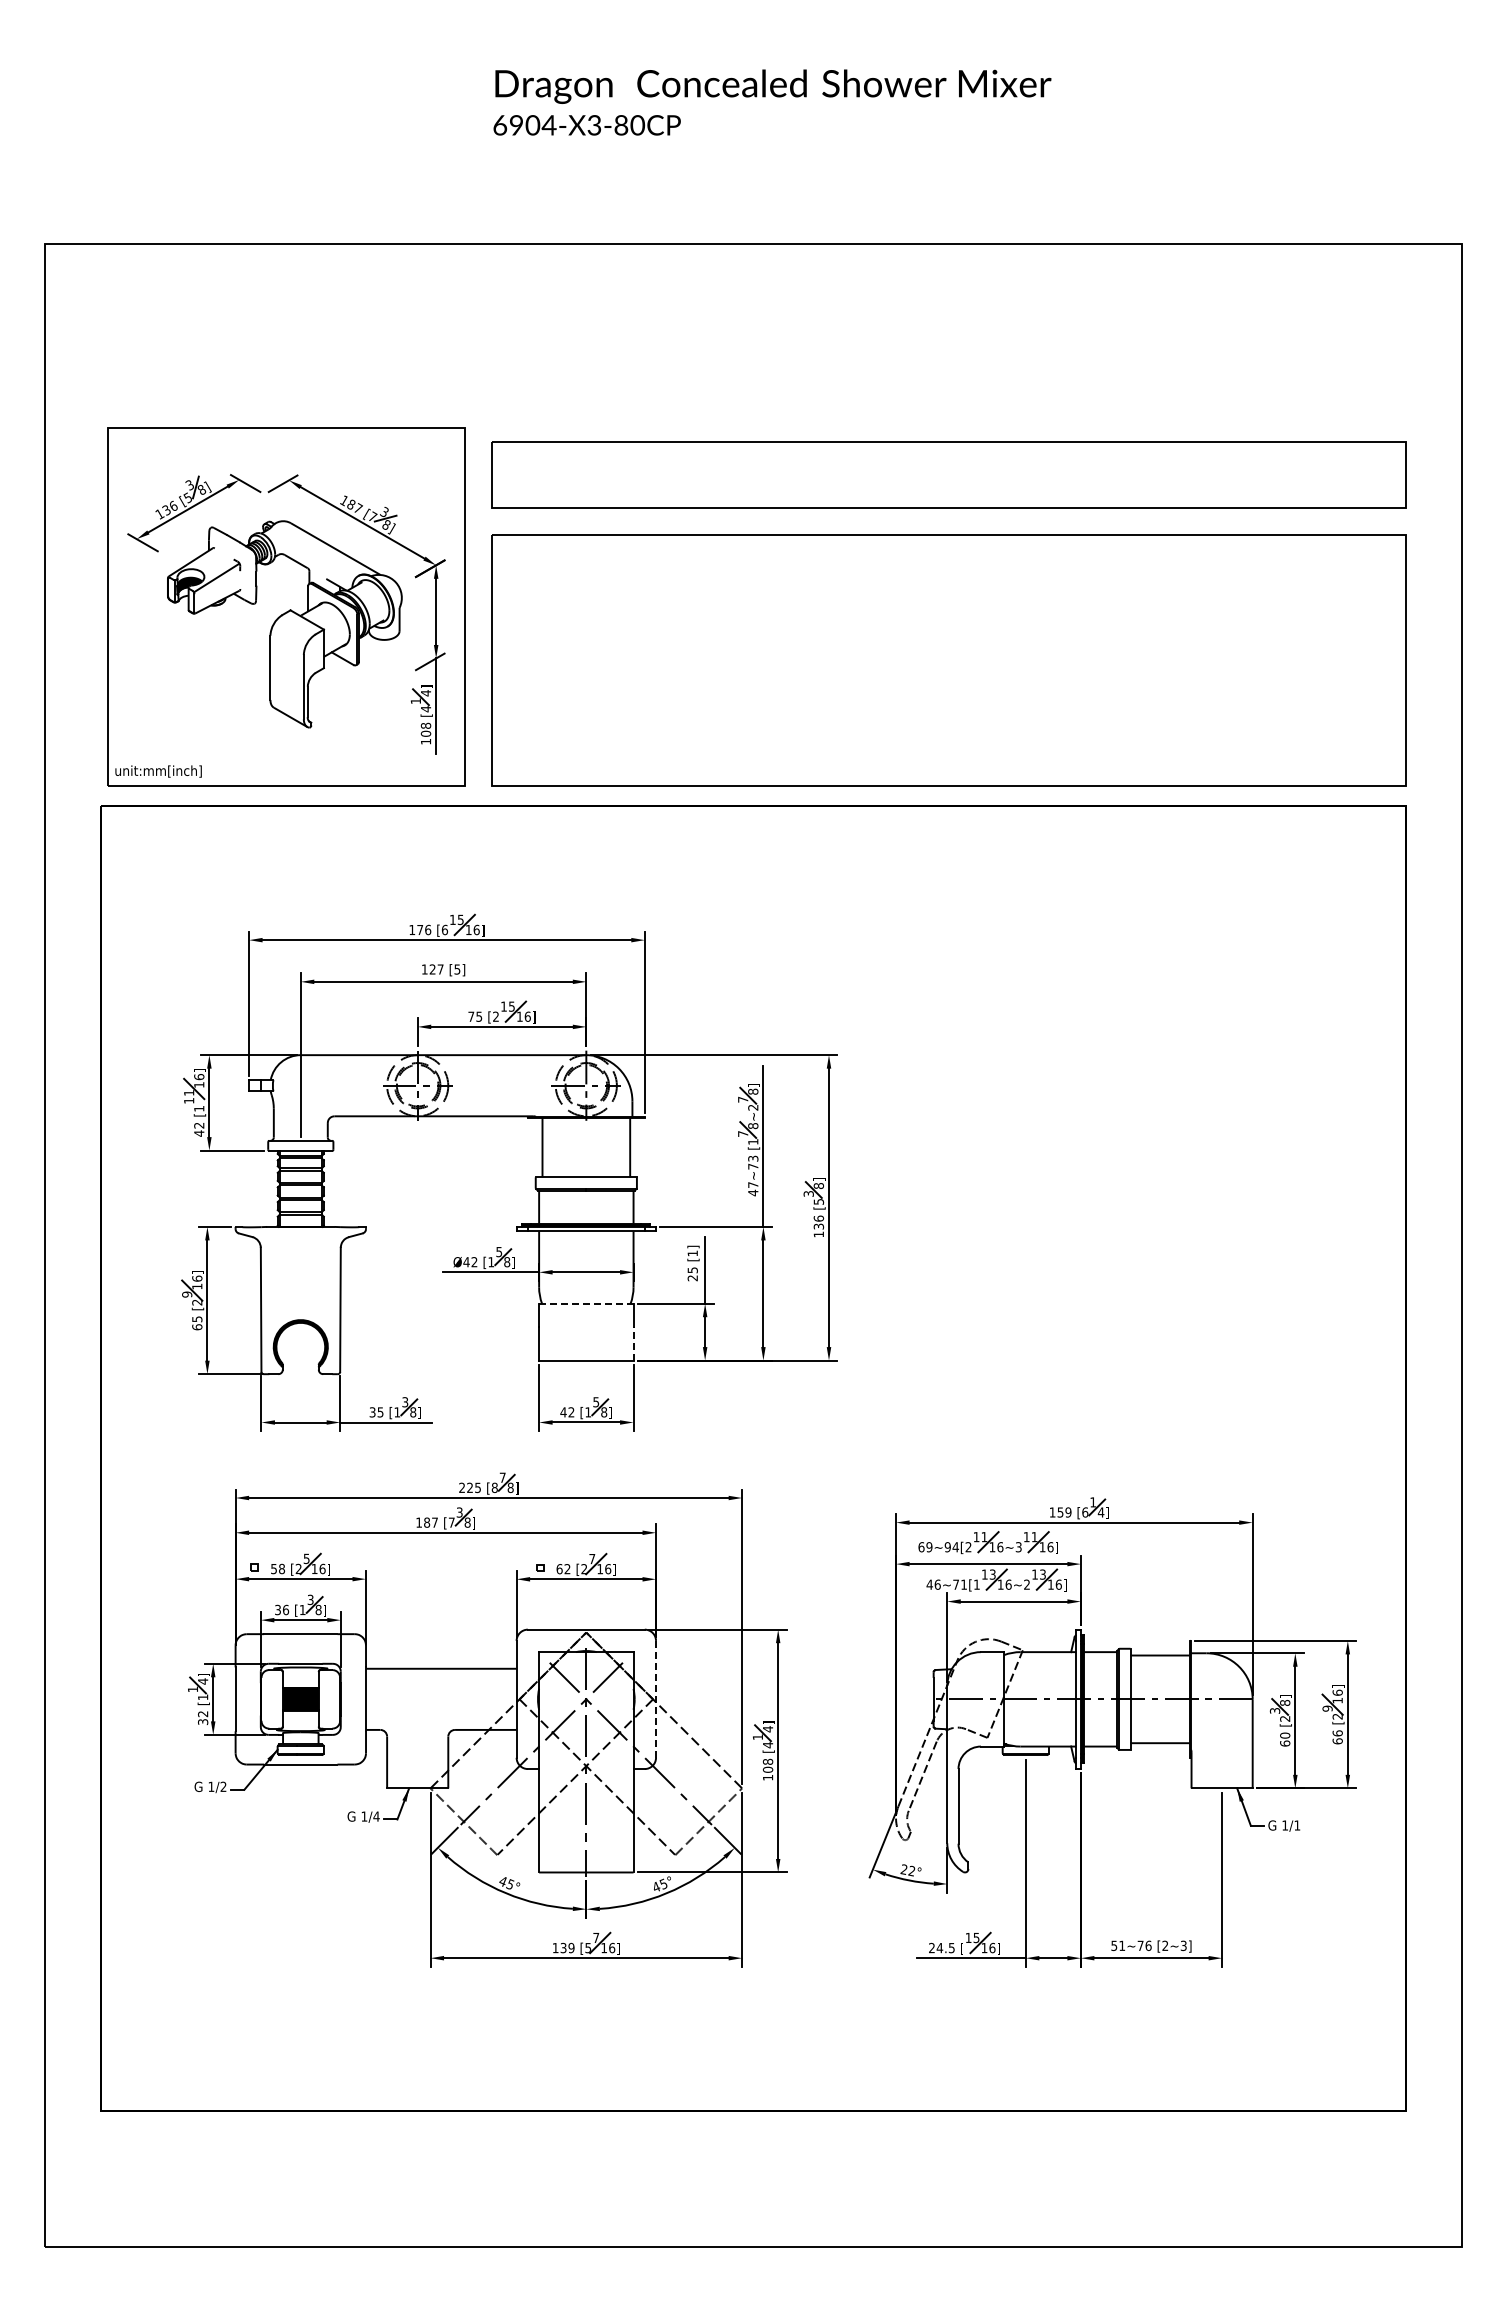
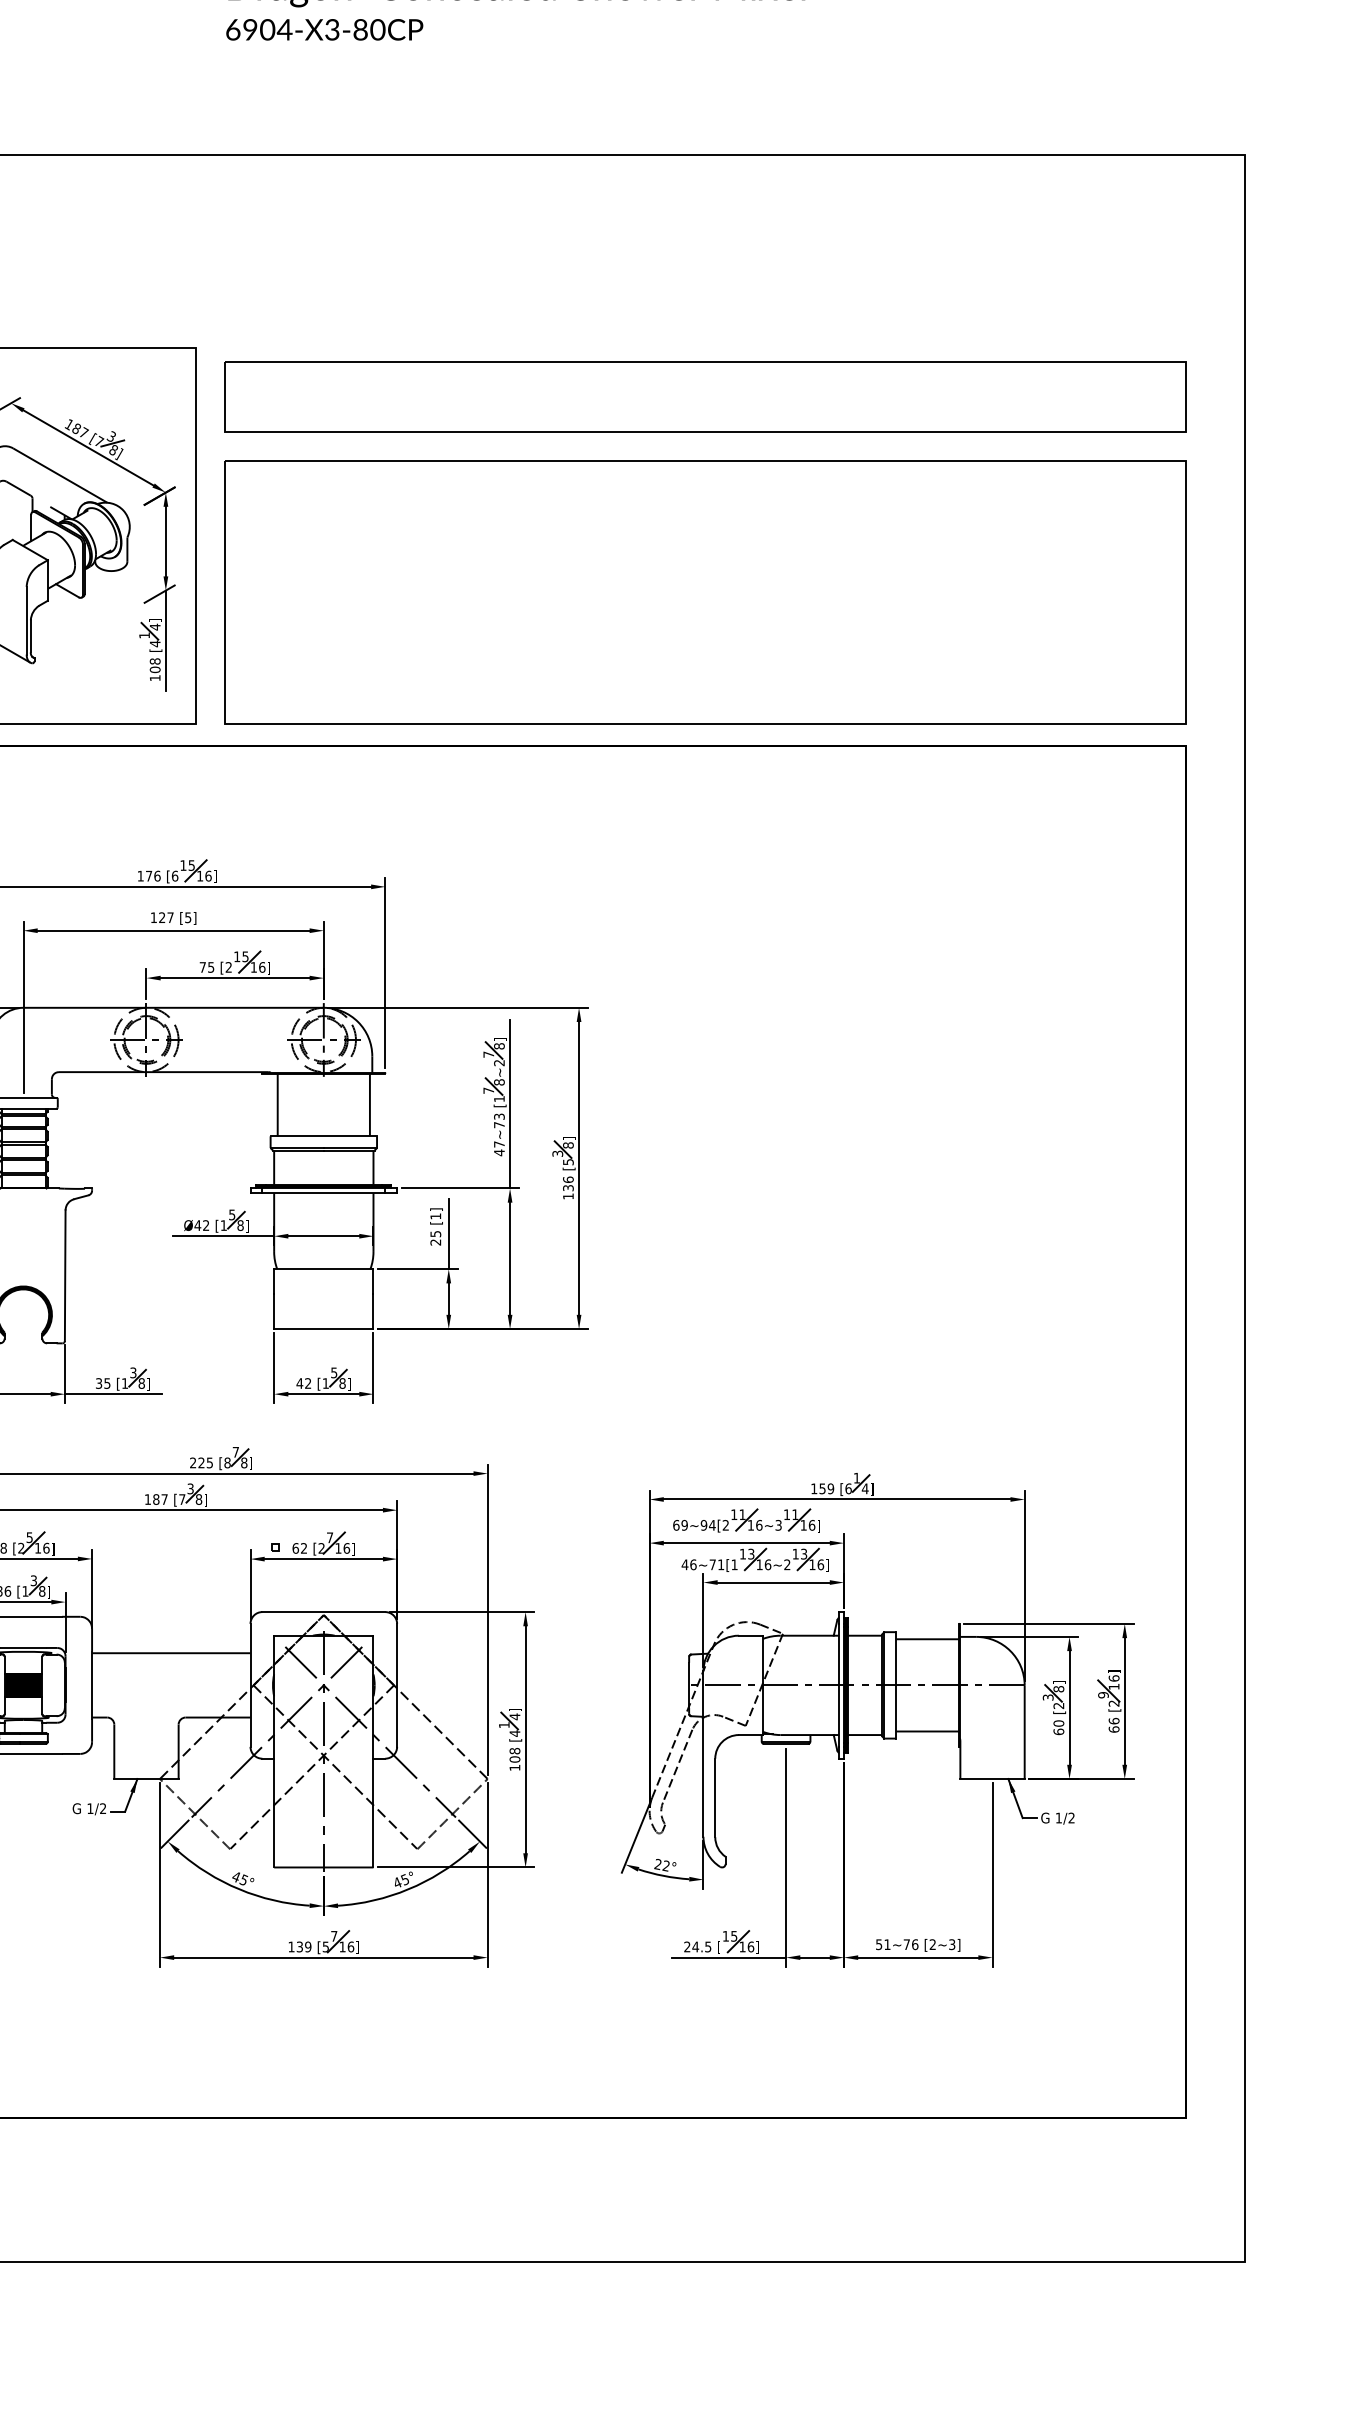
line: (586, 1303) -> (323, 1269), dashed -> solid
line: (633, 1343) -> (373, 1311), dashed -> solid
line: (656, 1698) -> (397, 1684), dashed -> solid
text: (376, 1816) -> (103, 1808), 1/4 -> 1/2
text: (1296, 1825) -> (1070, 1818), 1/1 -> 1/2

